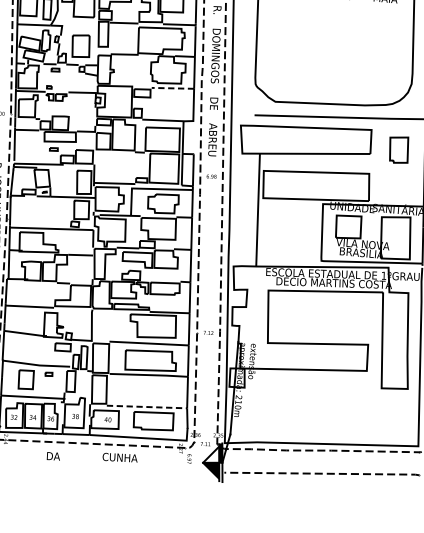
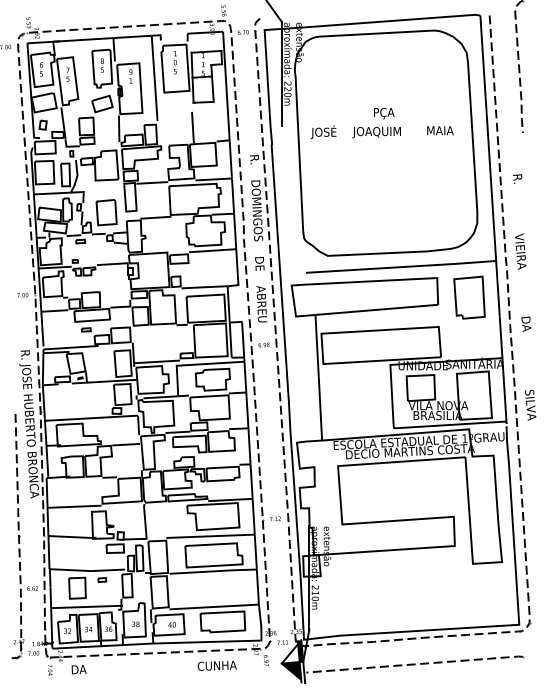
line: (172, 88) -> (212, 250), dashed -> solid
part: (398, 149) -> (469, 297), size x1.43
line: (147, 406) -> (214, 606), dashed -> solid
text: (52, 456) -> (78, 669), moved
text: (119, 457) -> (216, 665), moved

